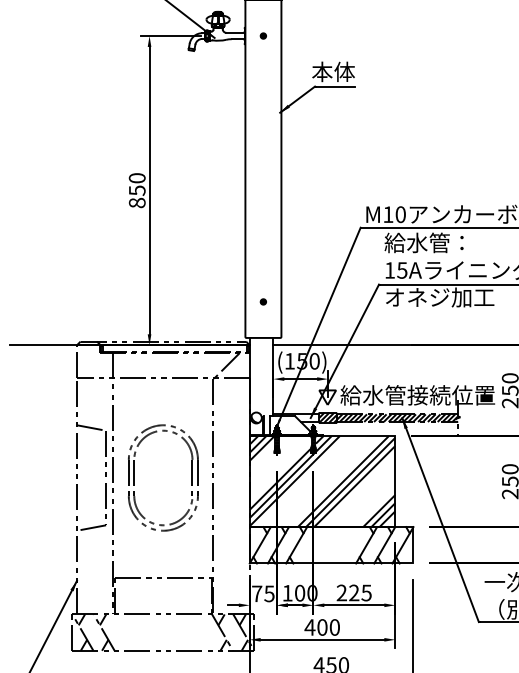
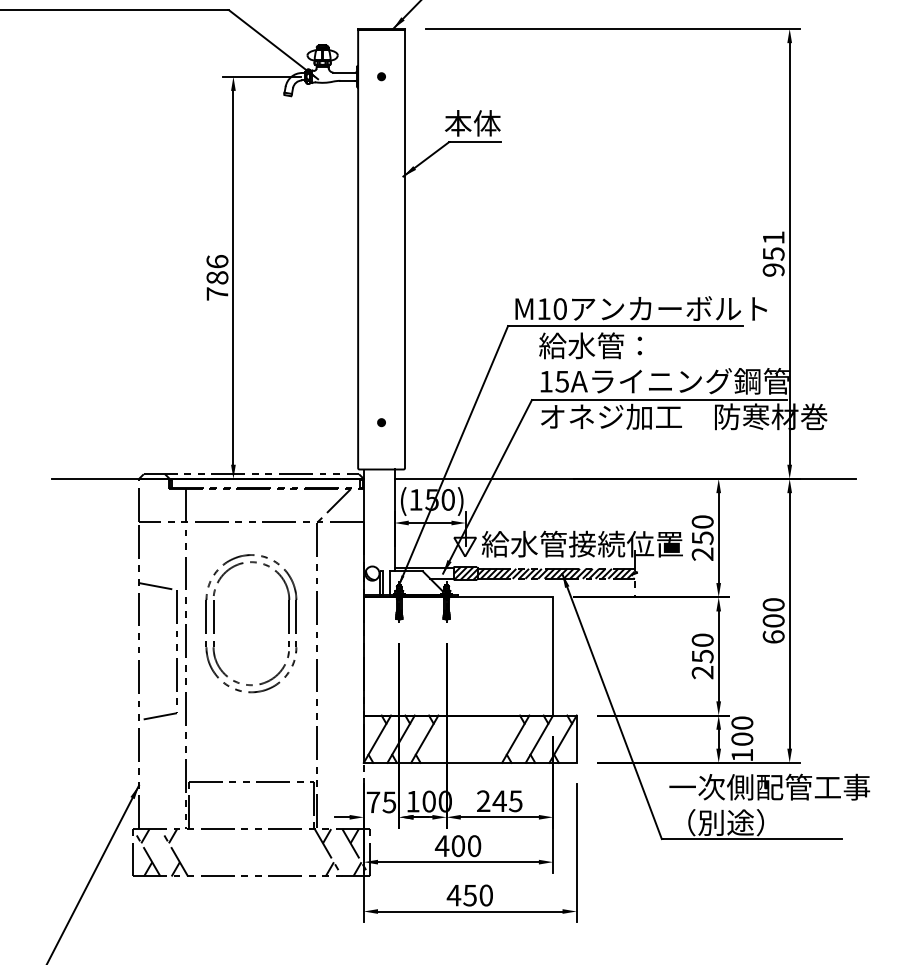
text: (137, 190) -> (217, 277), 850 -> 786
part: (134, 477) -> (214, 623), moved
hatch: (322, 481) -> (458, 656), removed
text: (354, 592) -> (499, 800), 225 -> 245

